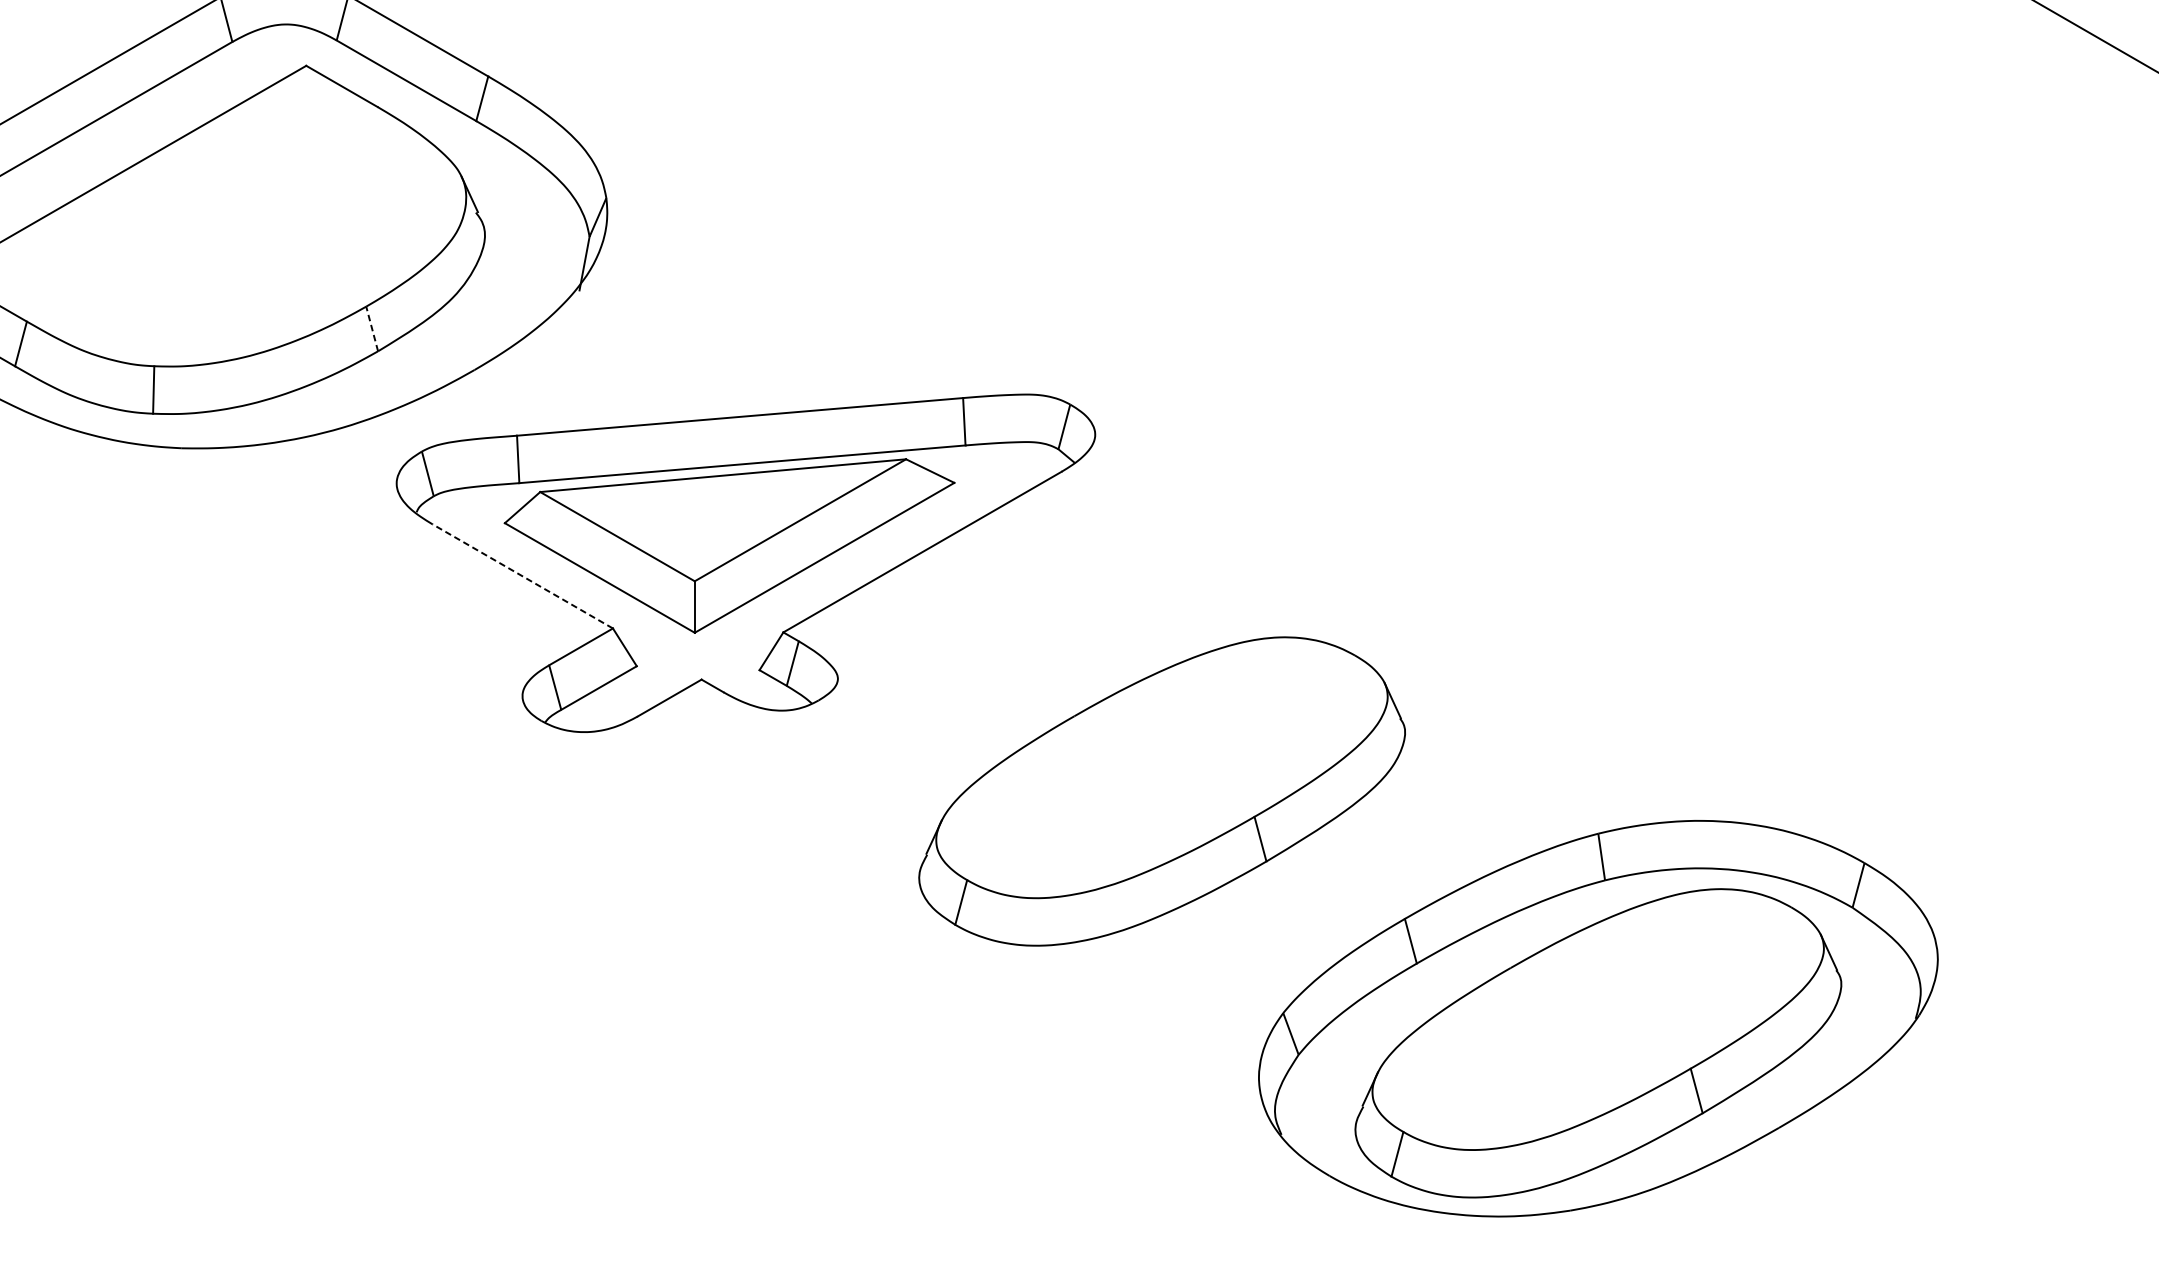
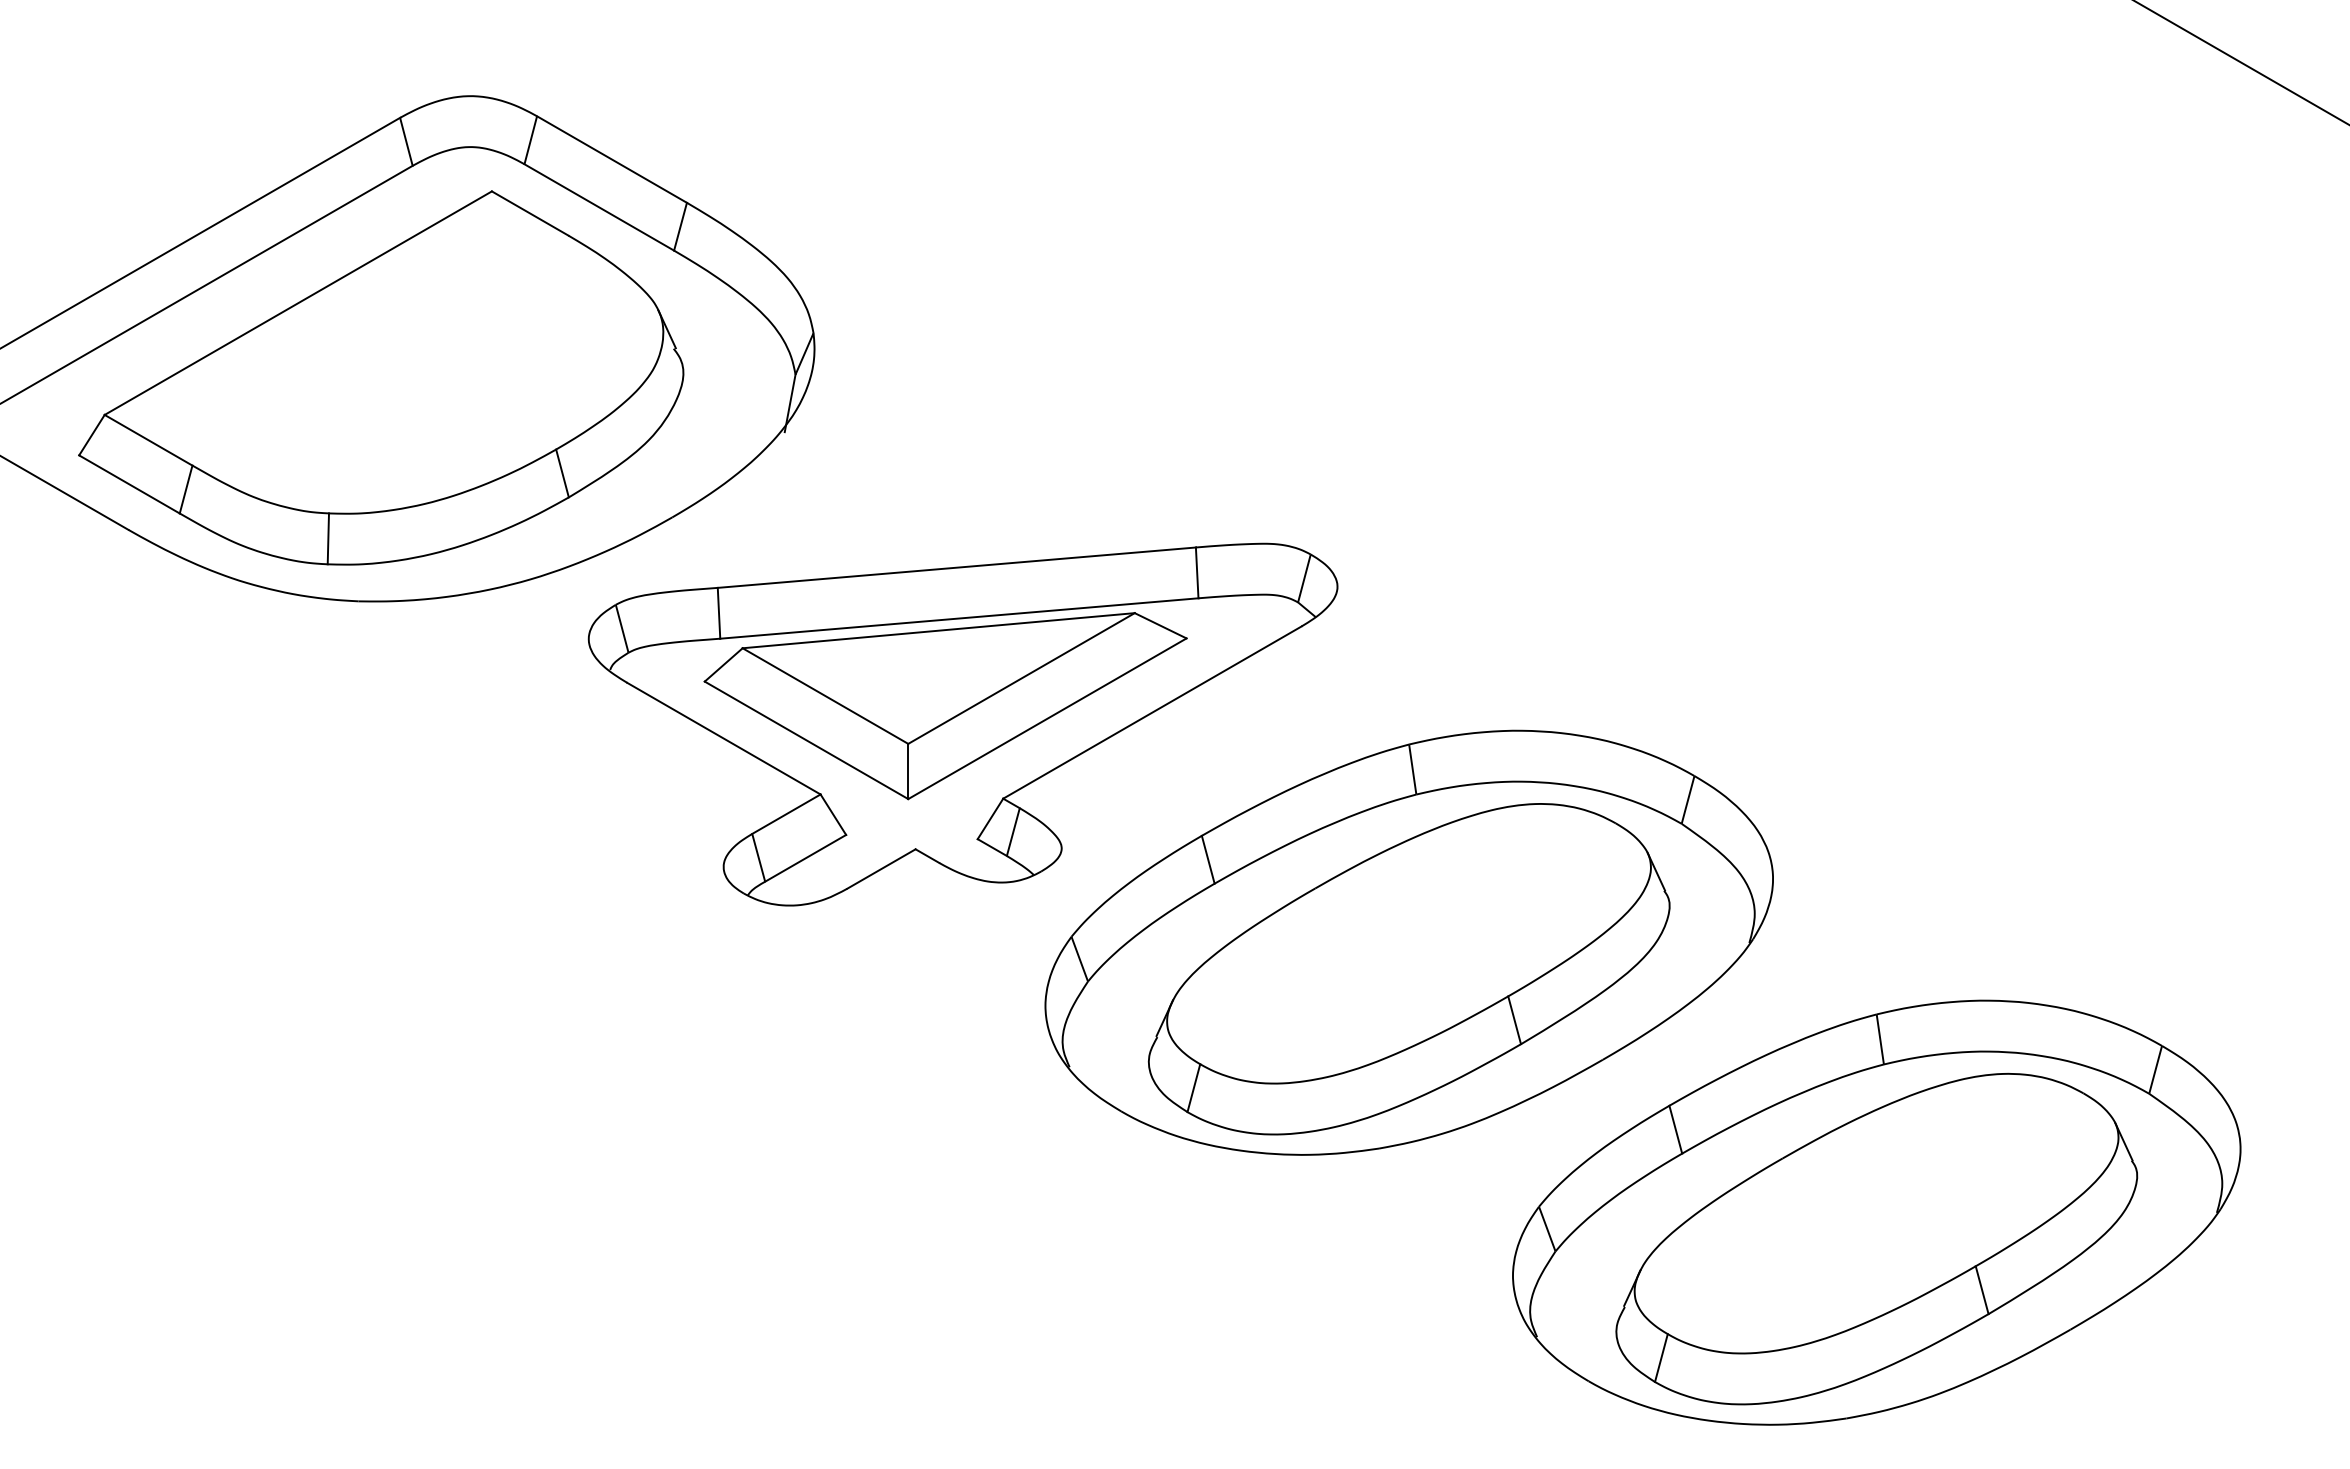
line: (372, 329) -> (562, 473), dashed -> solid
line: (522, 576) -> (723, 738), dashed -> solid
part: (1161, 766) -> (1408, 942), added

